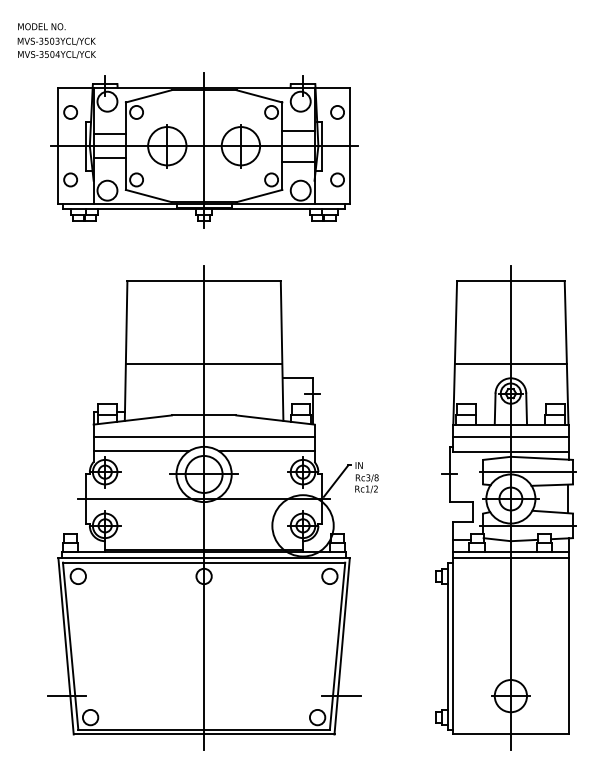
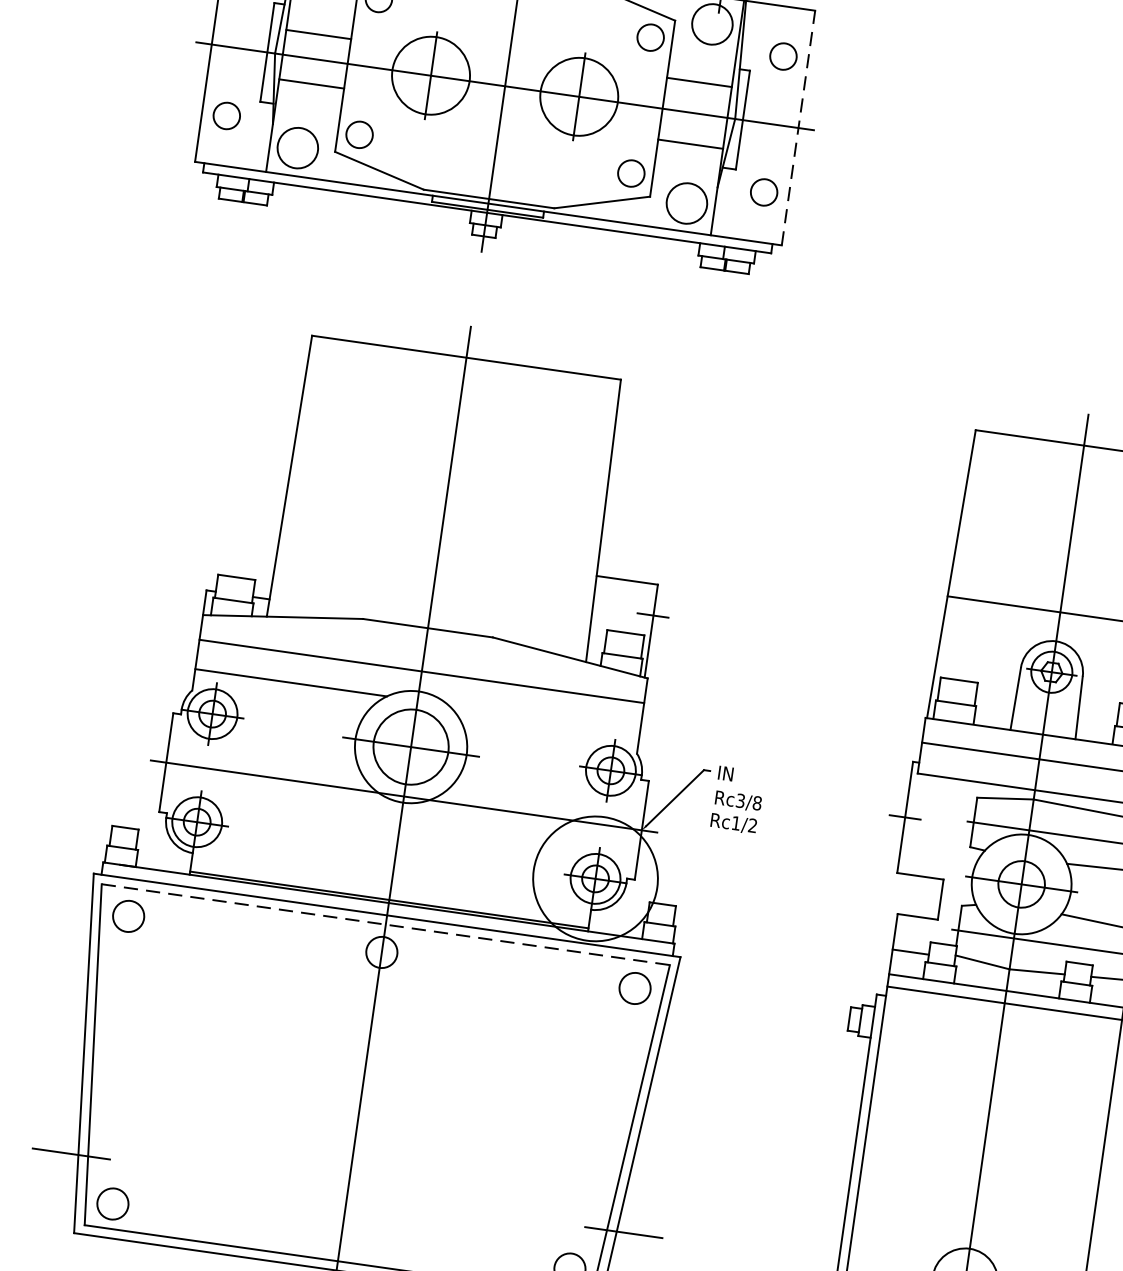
line: (349, 145) -> (798, 126), solid -> dashed
line: (203, 363) -> (441, 523), removed
line: (266, 451) -> (543, 718), removed
line: (204, 562) -> (386, 924), solid -> dashed

